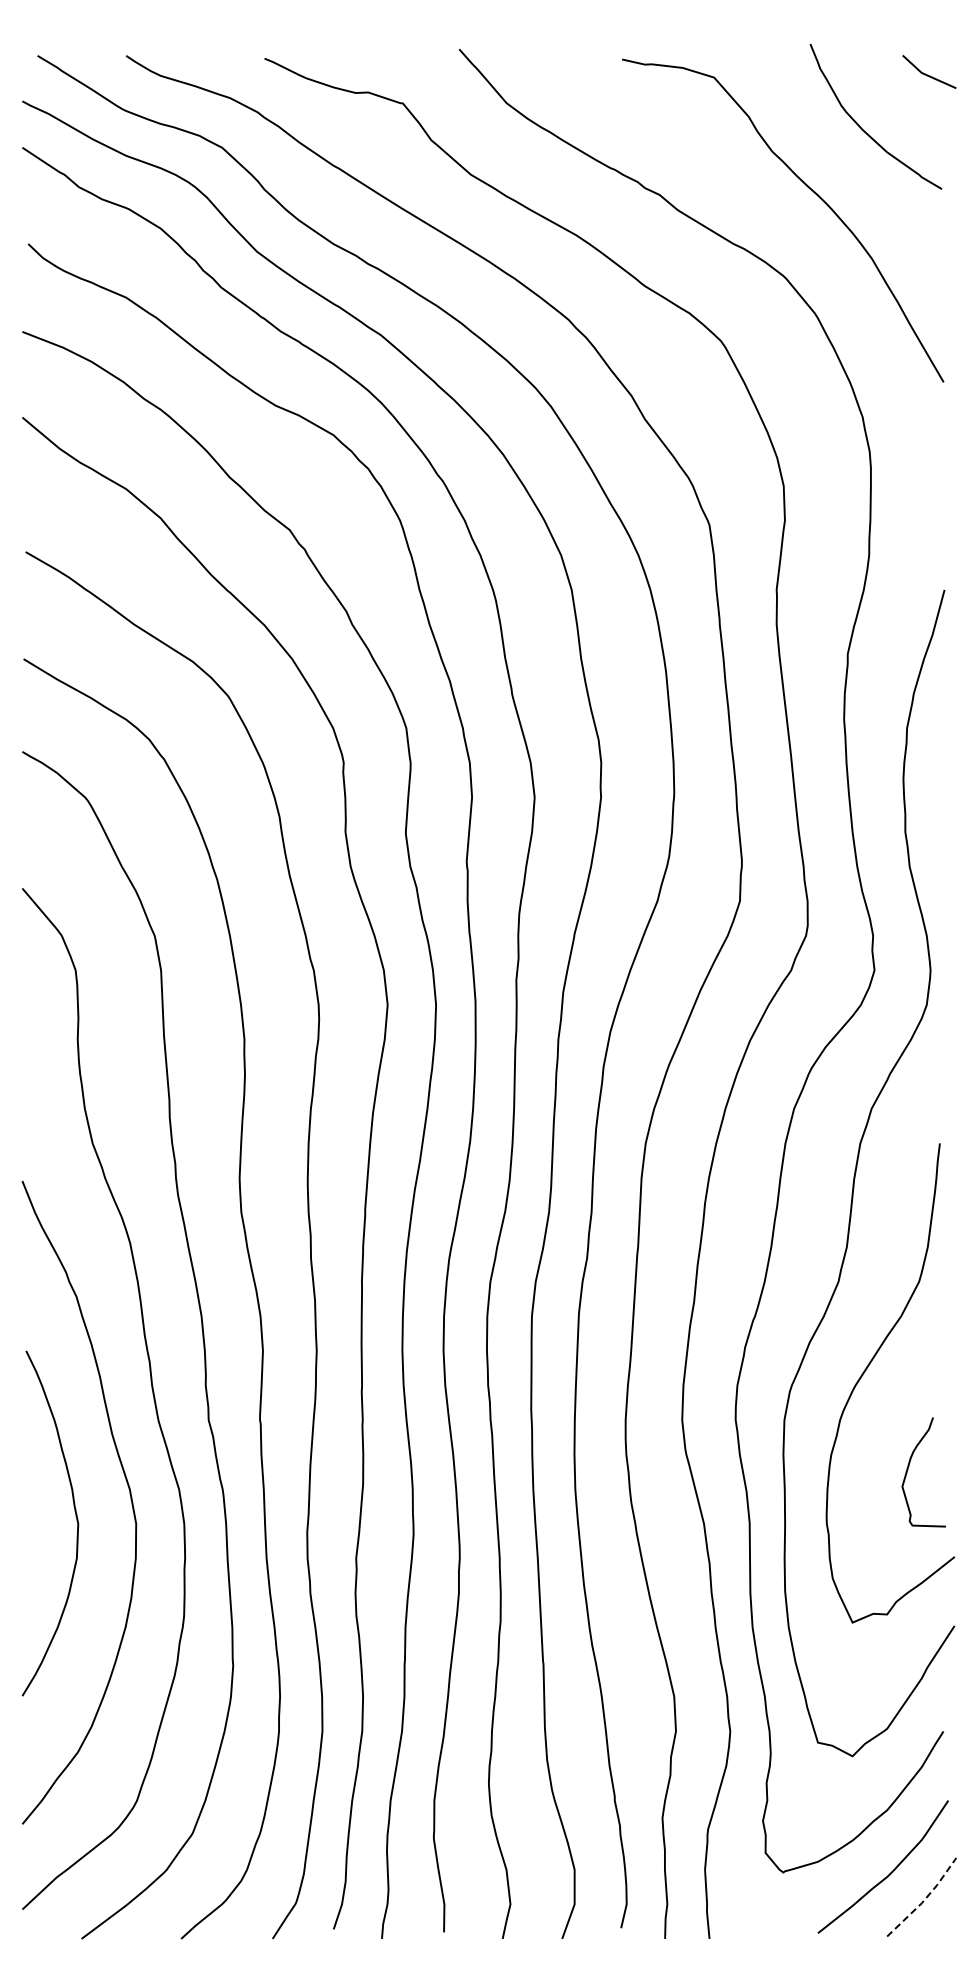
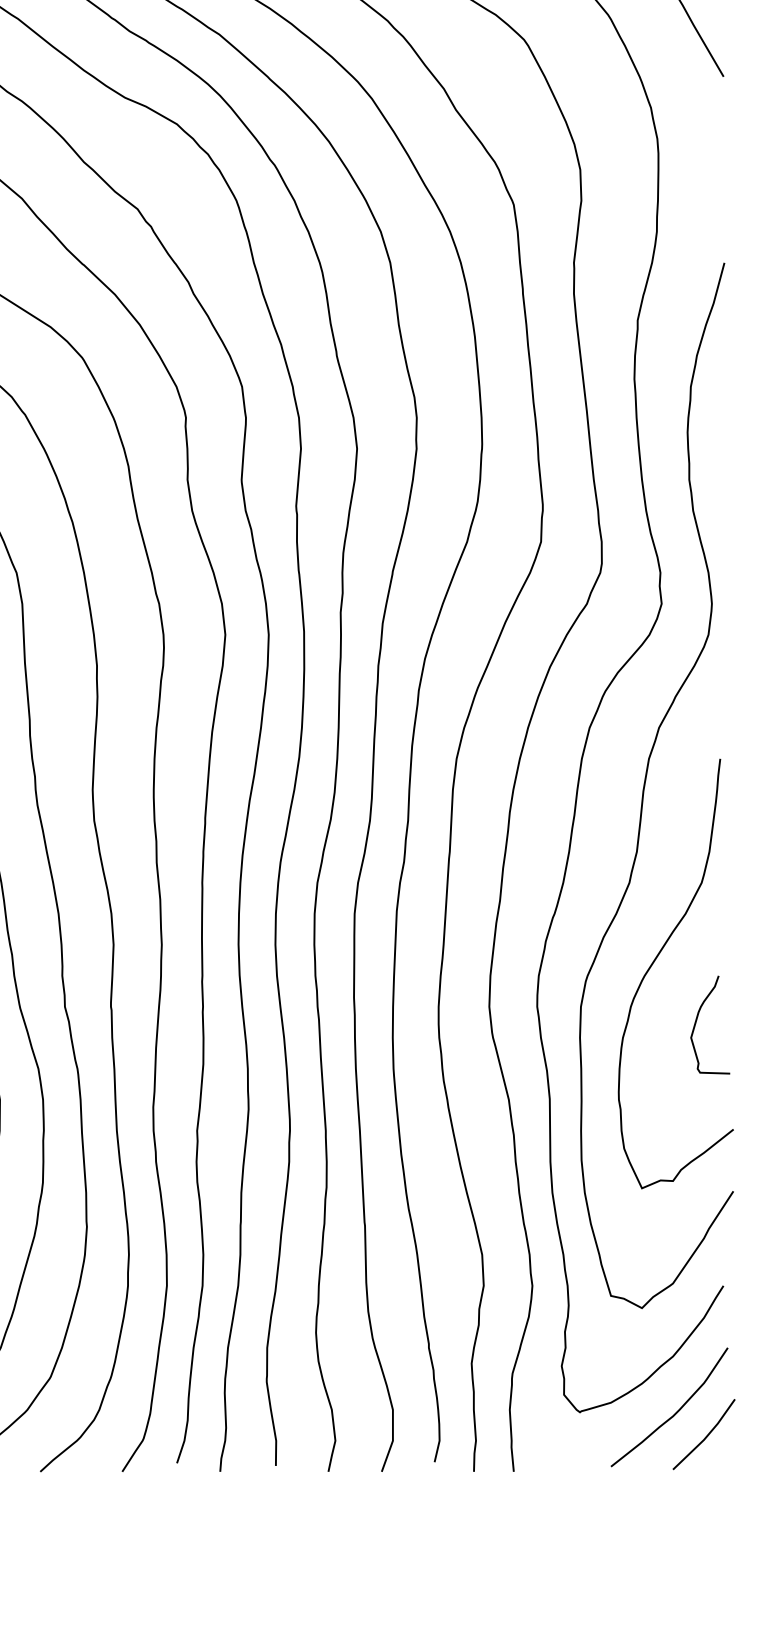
curve: (908, 1470) -> (696, 1023), moved
line: (924, 1899) -> (706, 1436), dashed -> solid

